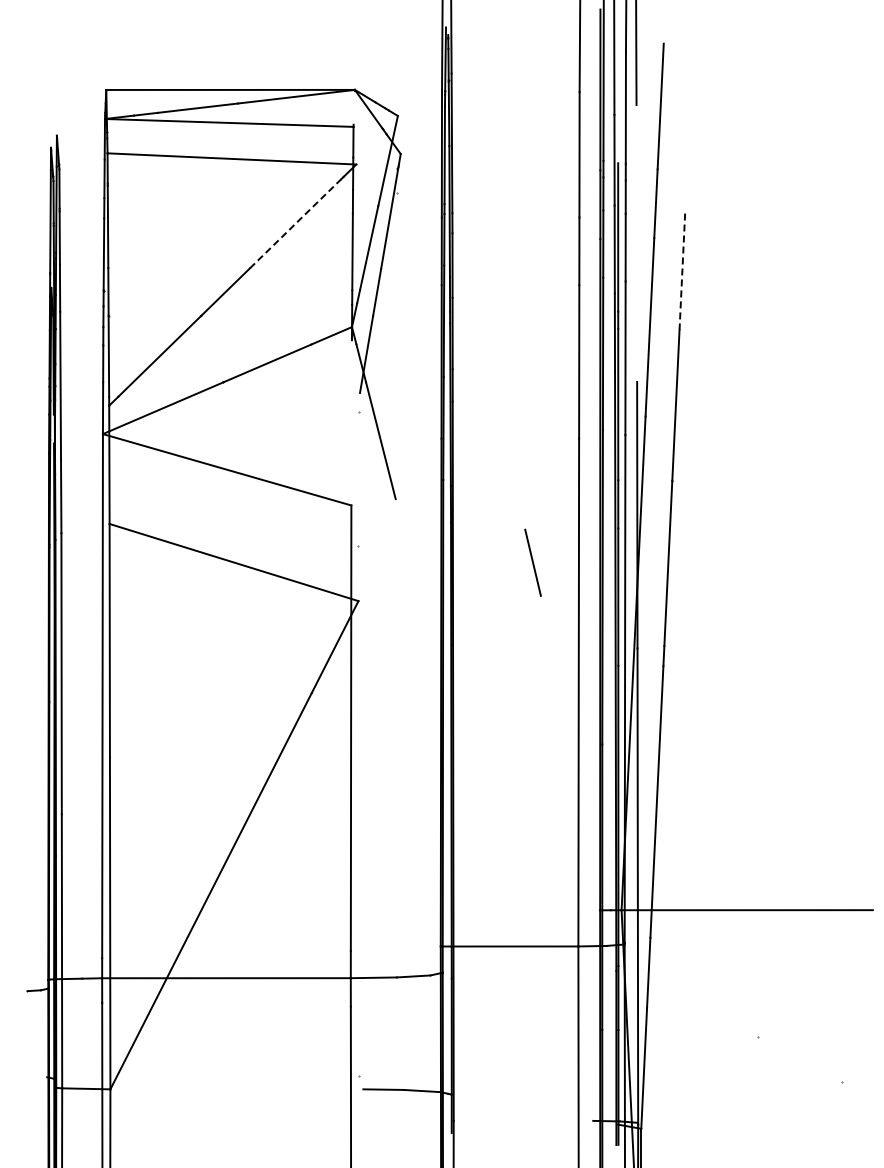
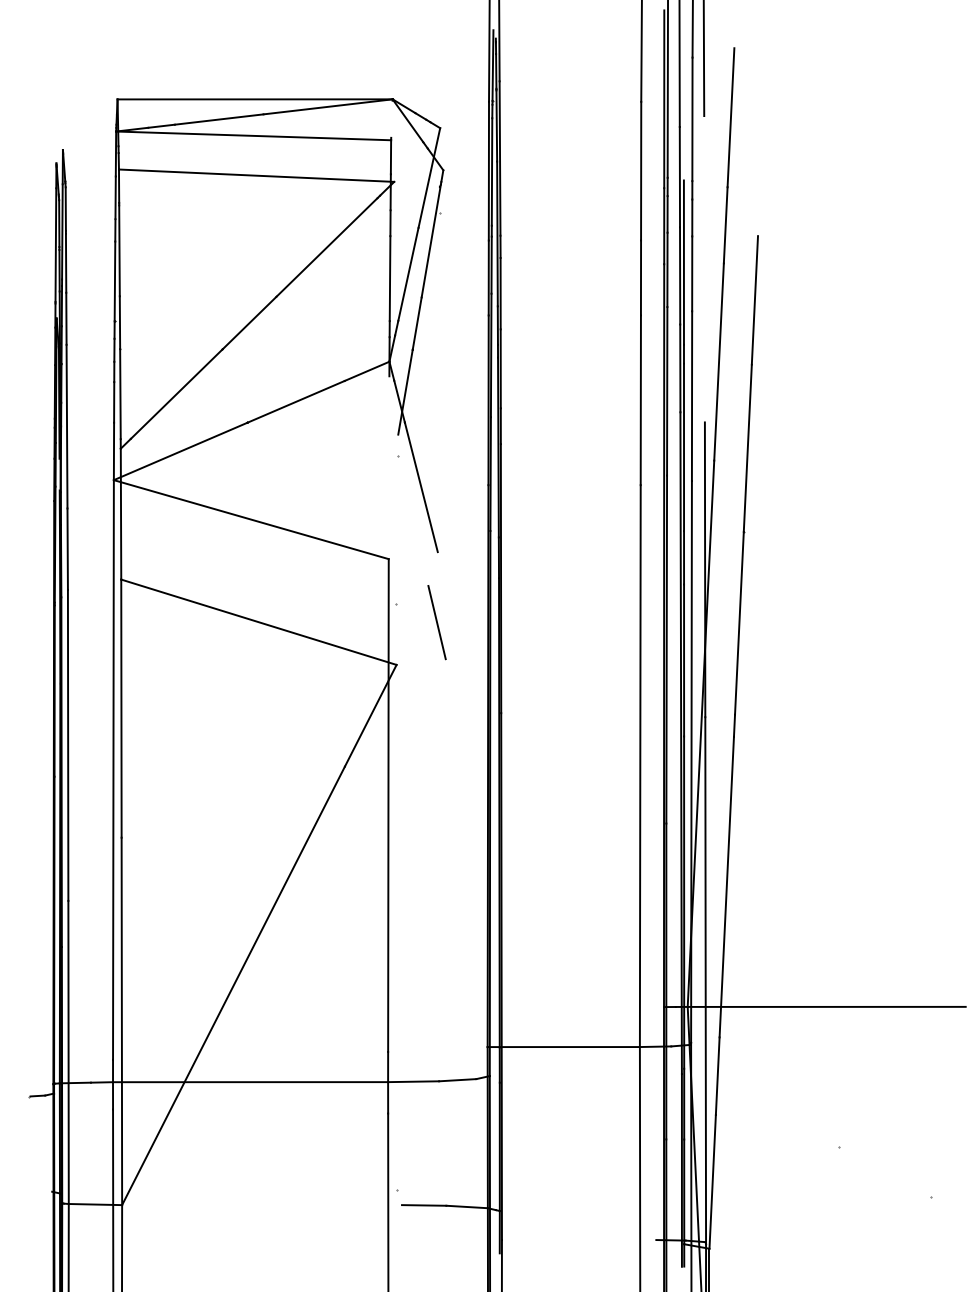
line: (295, 223) -> (326, 247), dashed -> solid
line: (682, 272) -> (755, 301), dashed -> solid
line: (532, 562) -> (436, 622), moved

